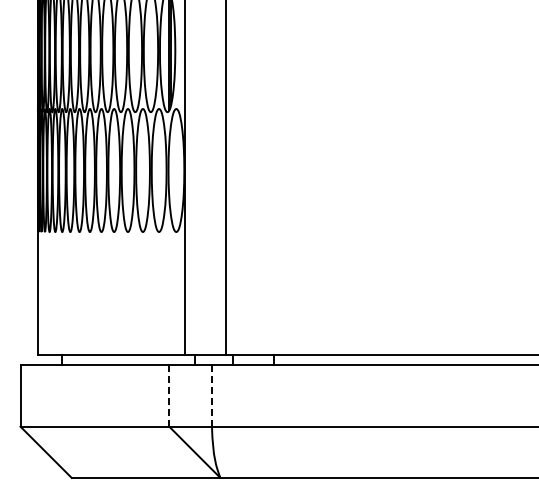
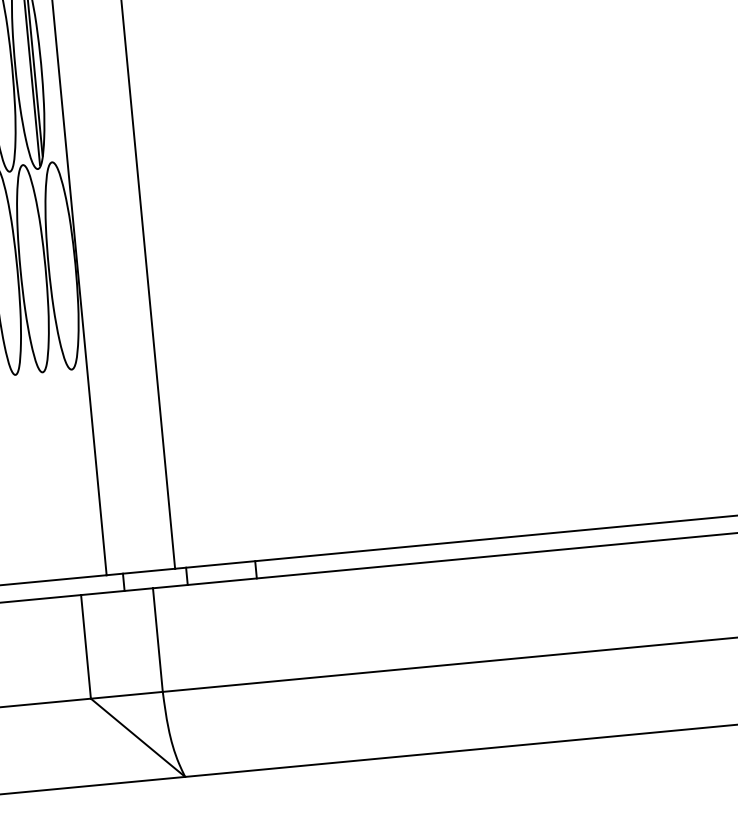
line: (169, 395) -> (86, 646), dashed -> solid
line: (211, 395) -> (157, 639), dashed -> solid

